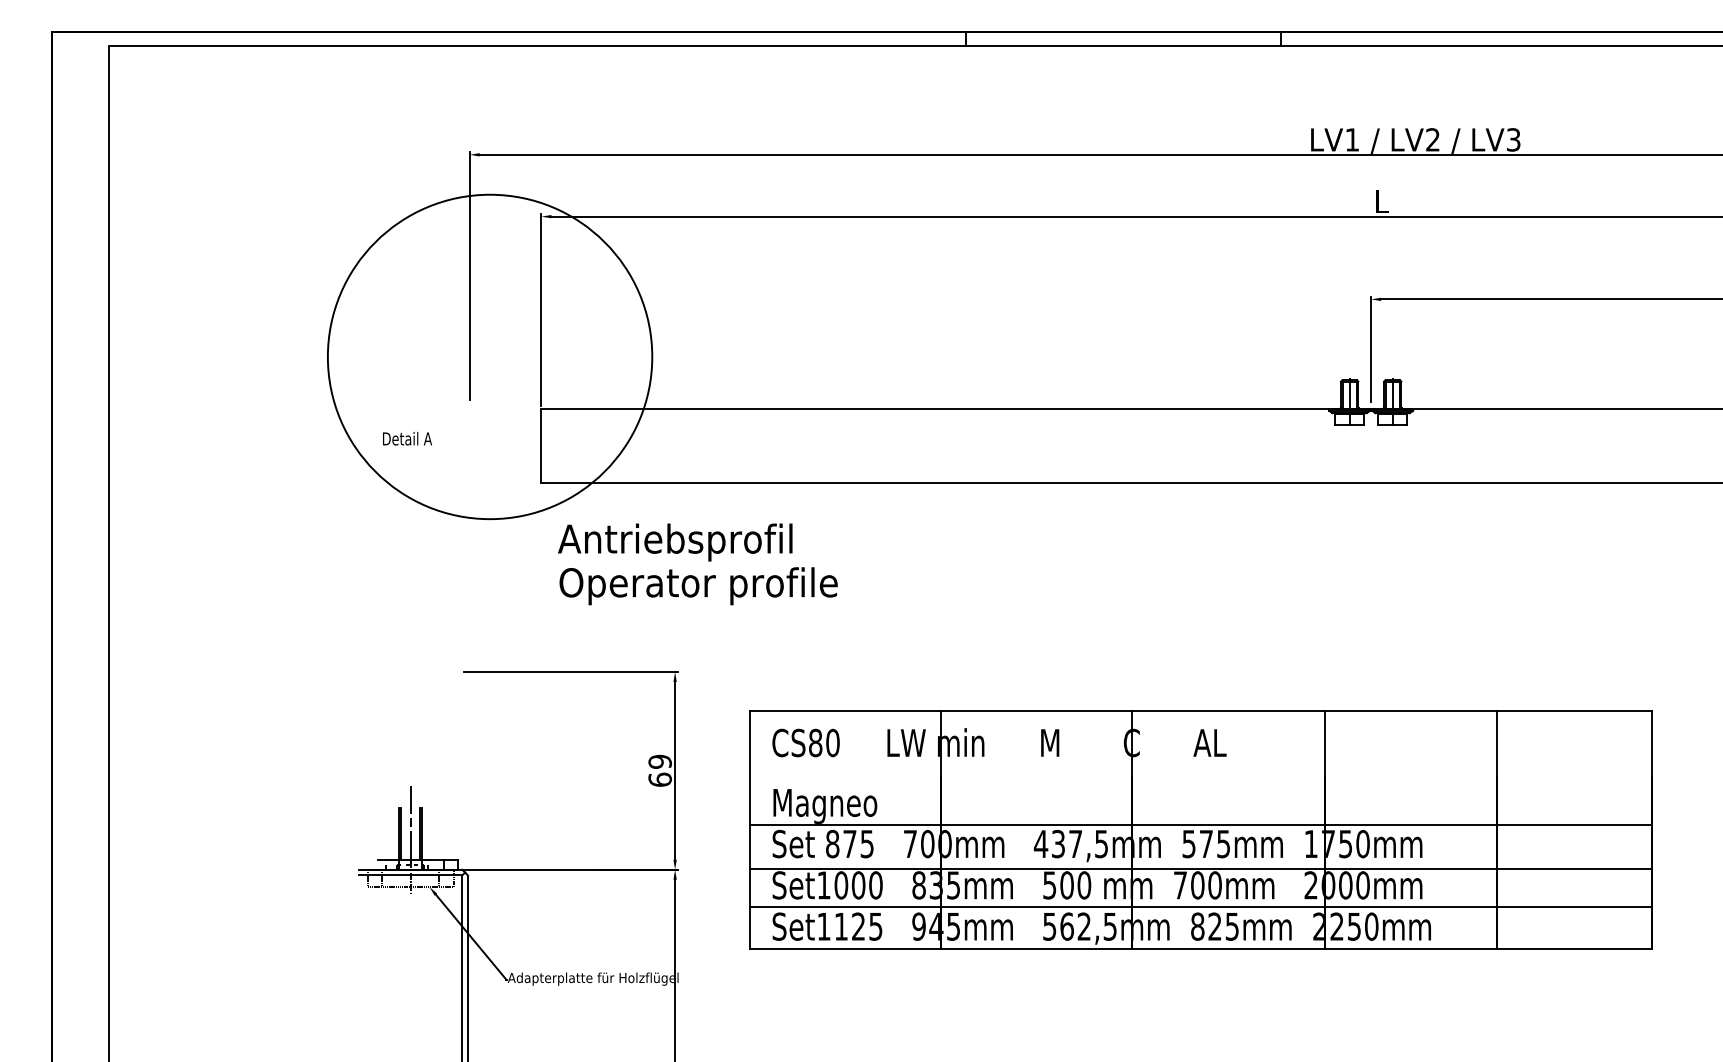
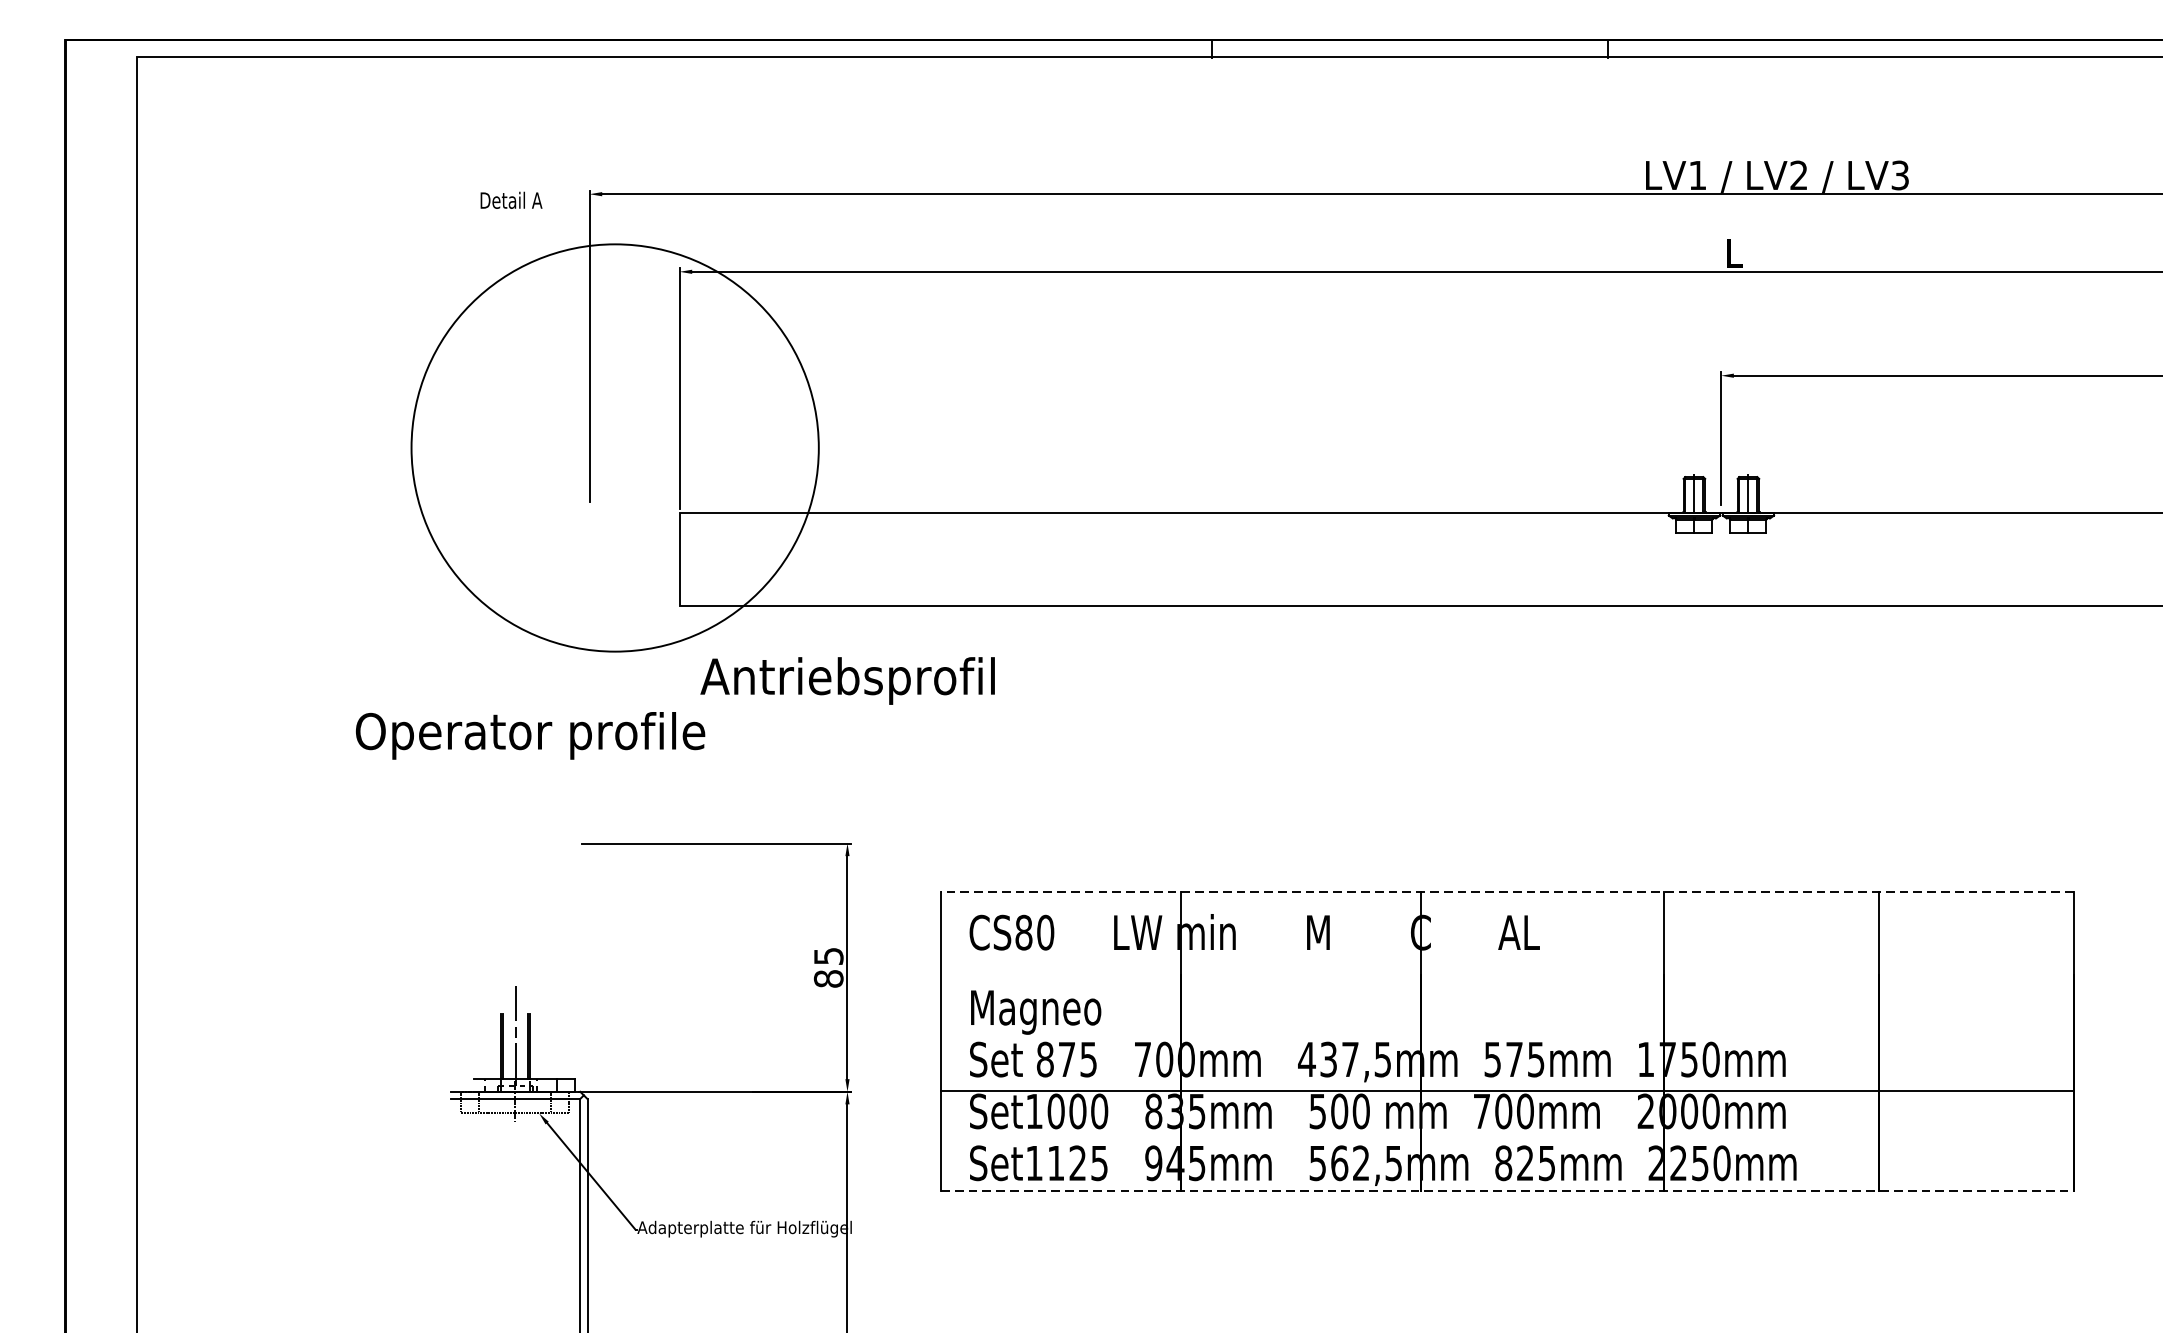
text: (407, 438) -> (511, 200), moved
text: (698, 586) -> (530, 736), moved
line: (1200, 710) -> (1507, 891), solid -> dashed
text: (659, 770) -> (827, 967), 69 -> 85
line: (1200, 824) -> (1507, 1034), removed
line: (1200, 907) -> (1507, 1139), removed
line: (1201, 949) -> (1508, 1191), solid -> dashed

